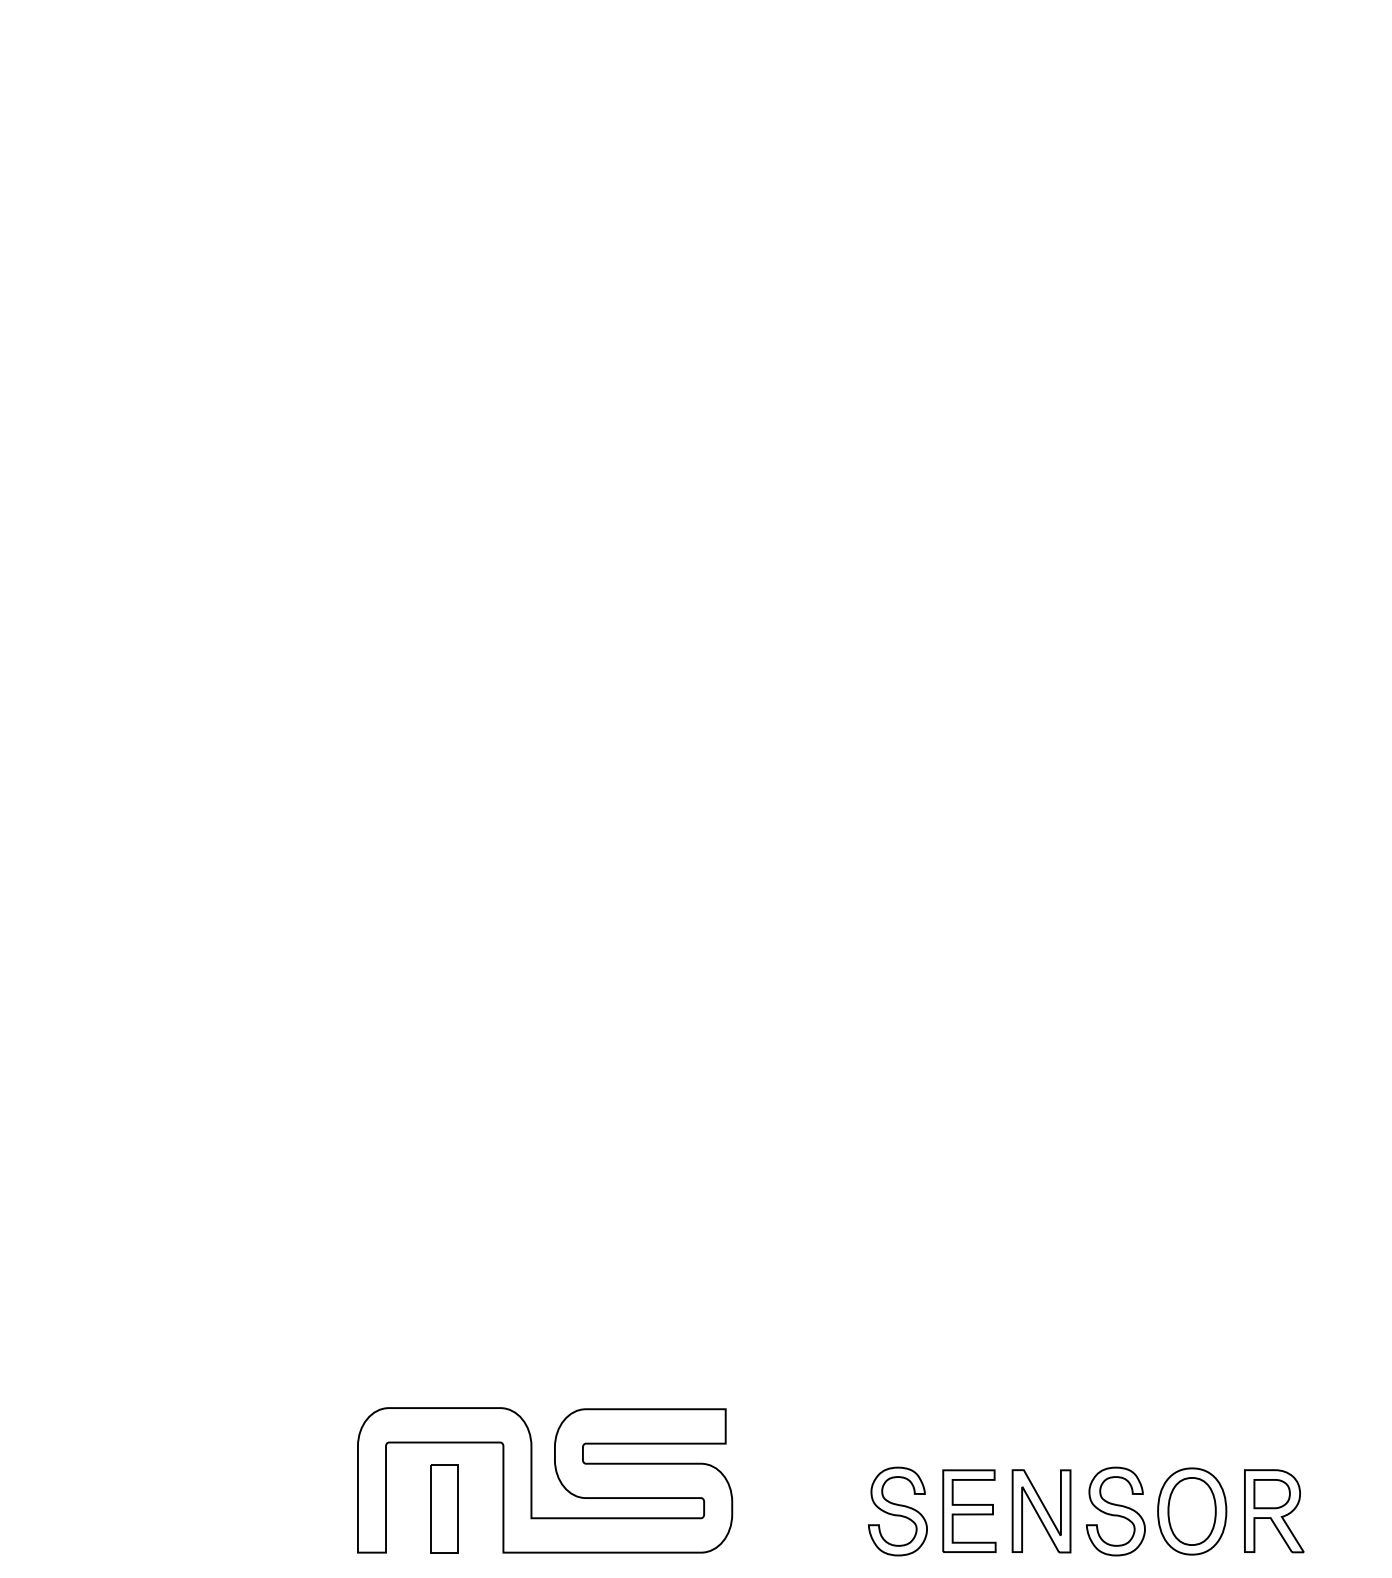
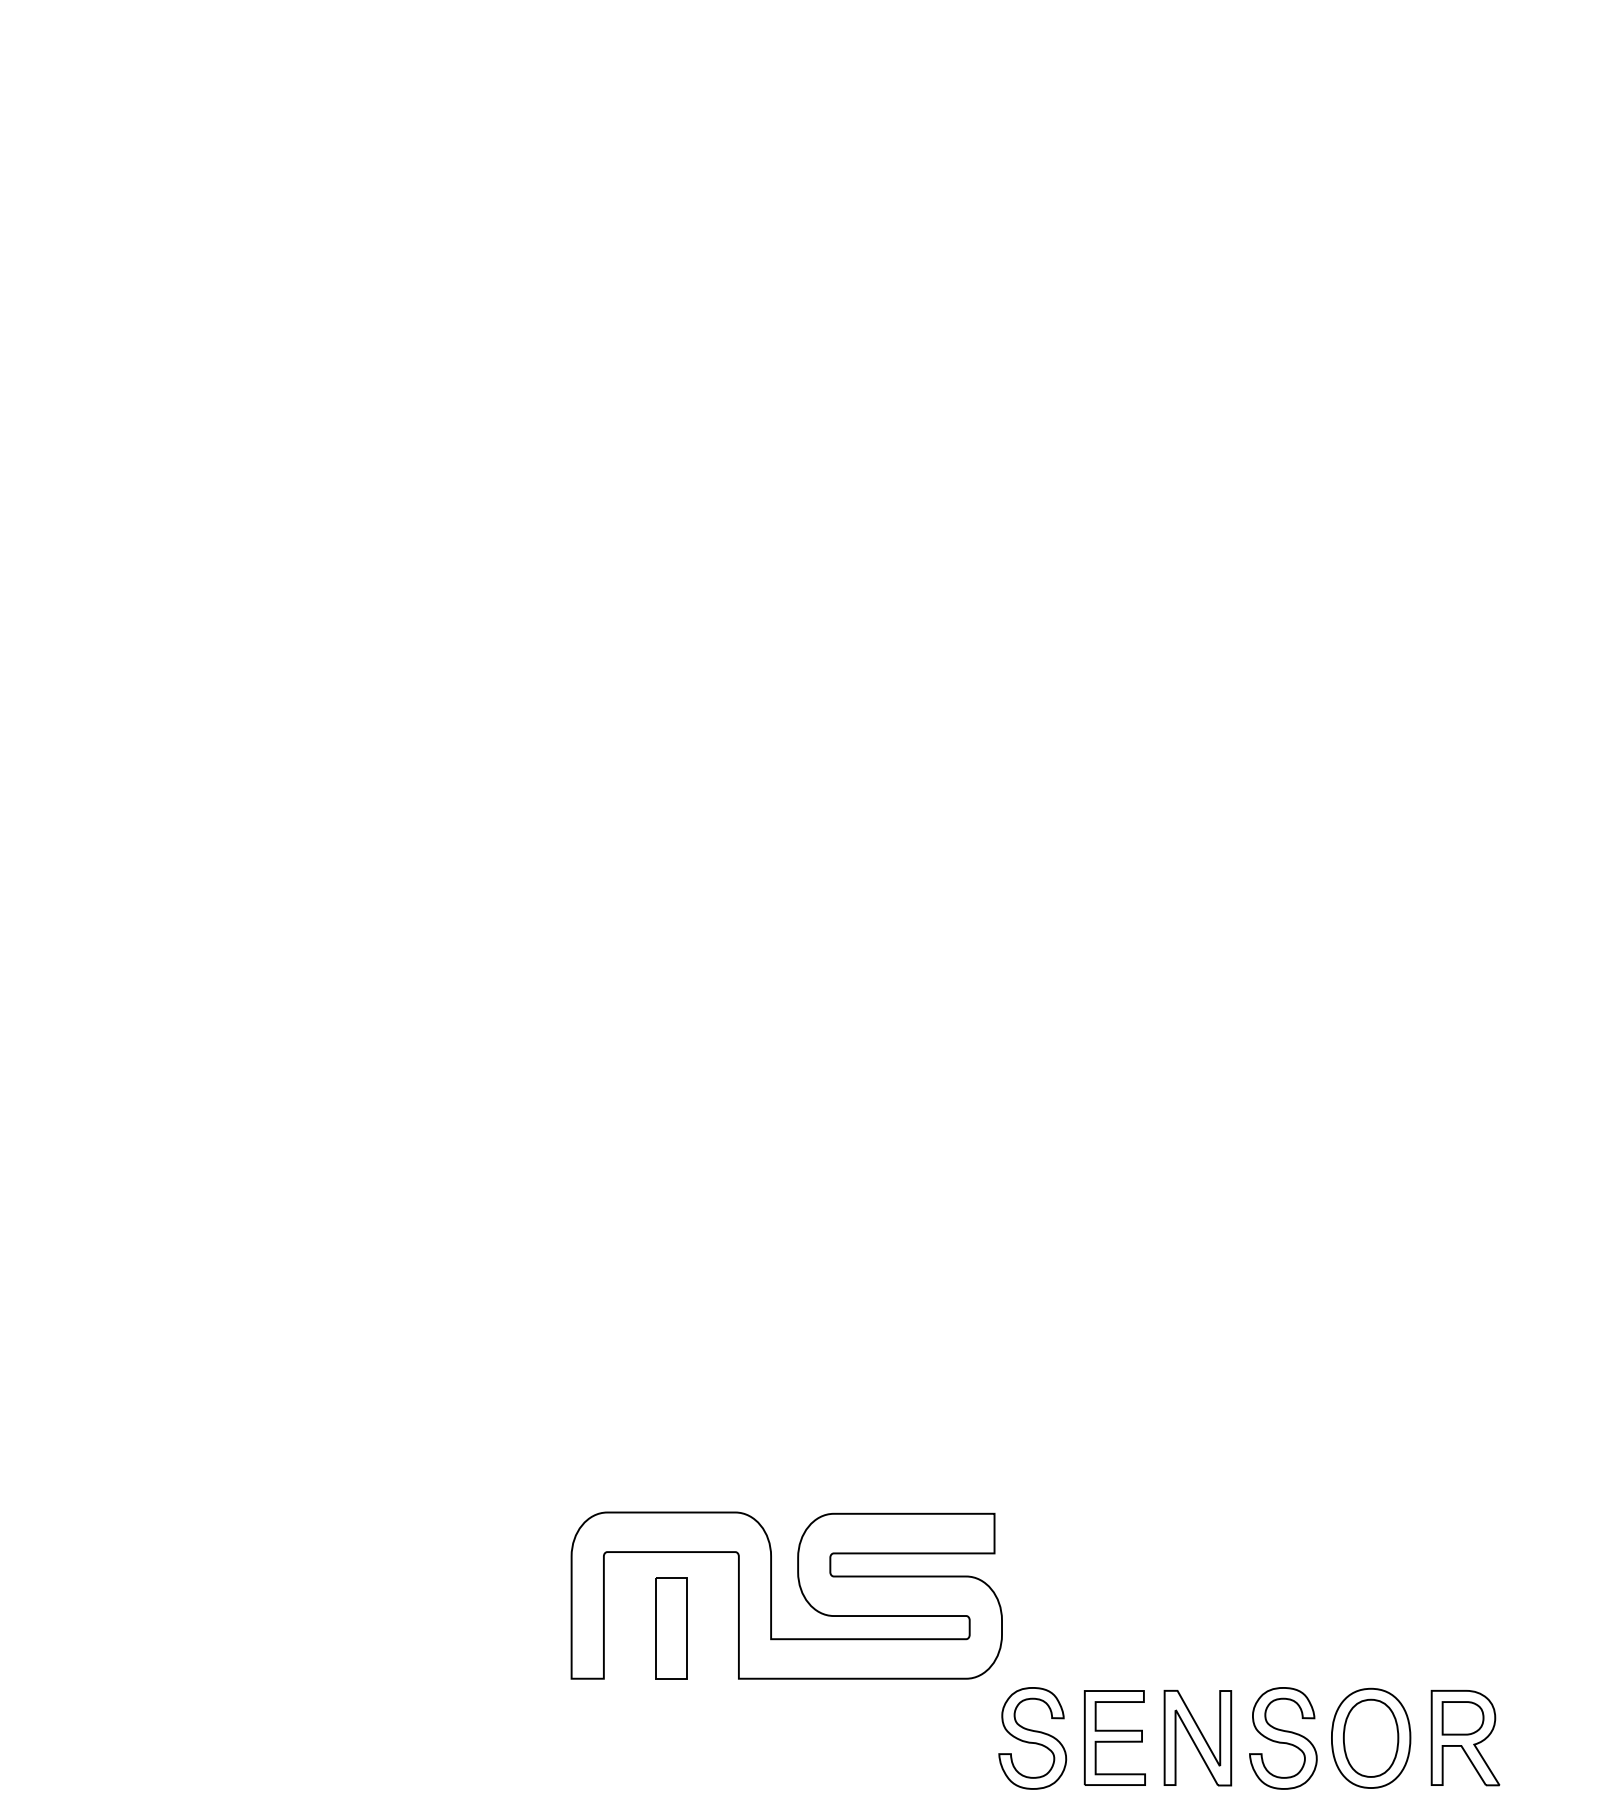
part: (556, 1475) -> (799, 1590), moved

